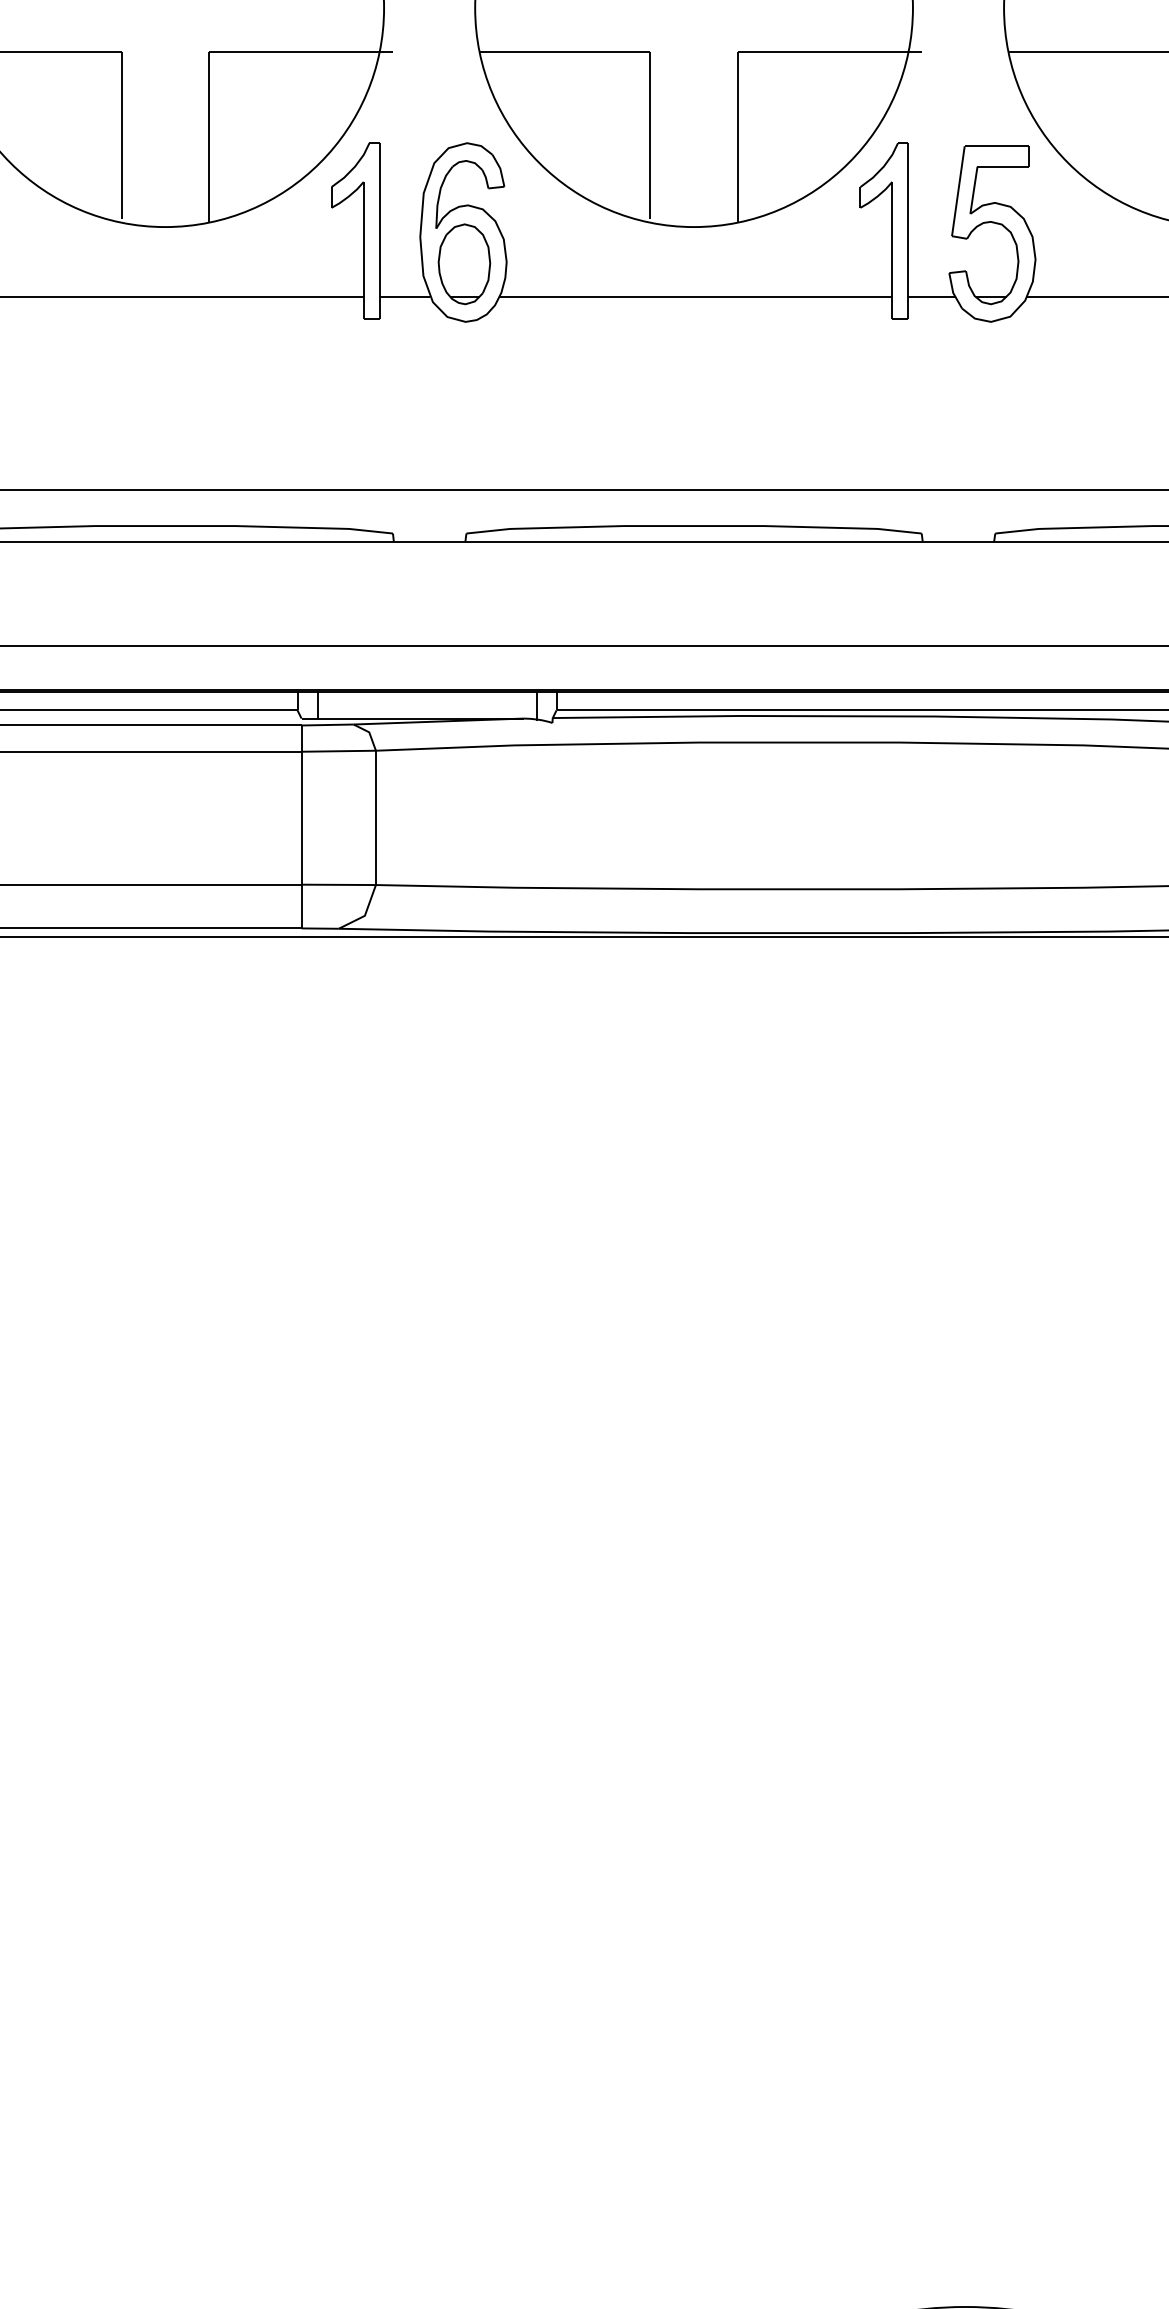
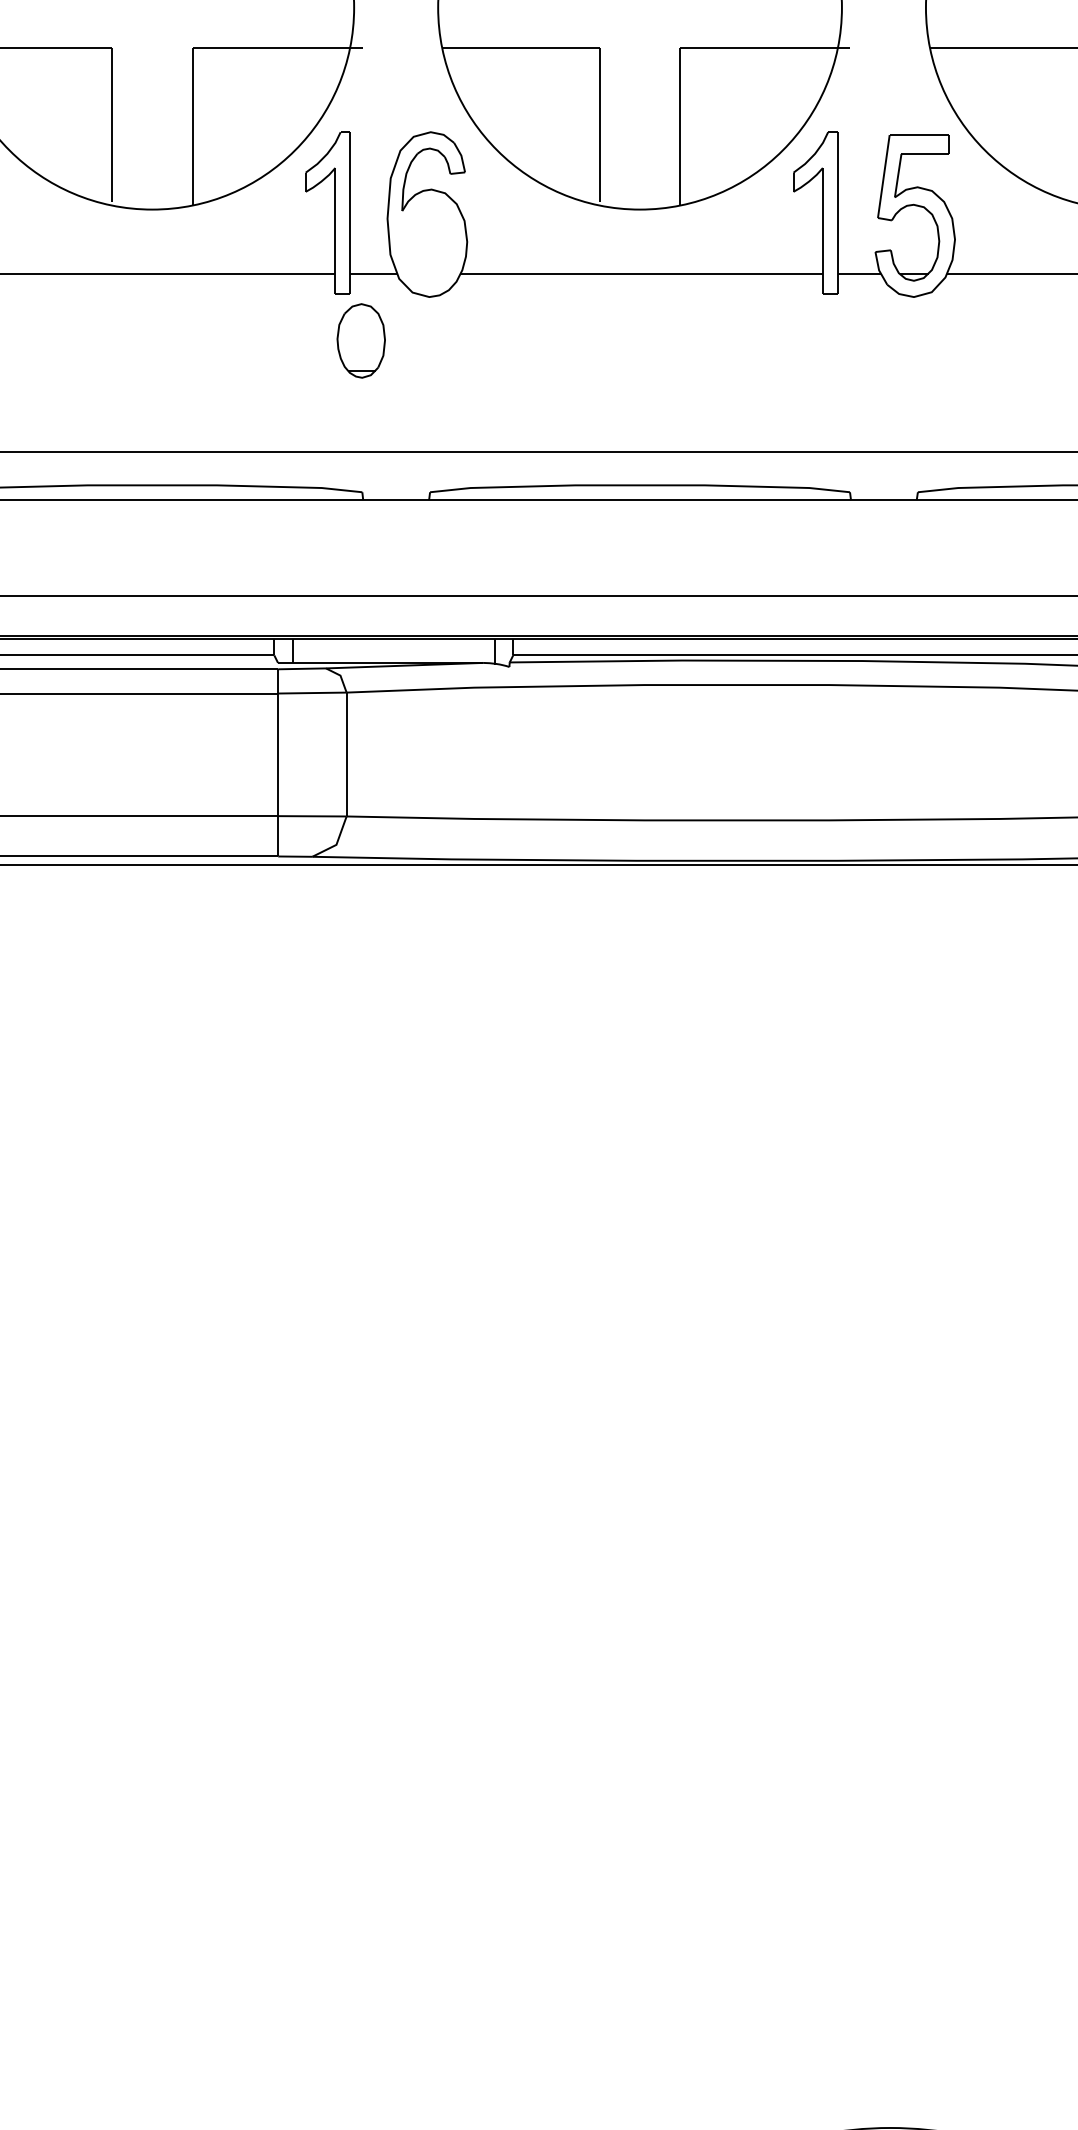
part: (463, 263) -> (360, 340), moved

